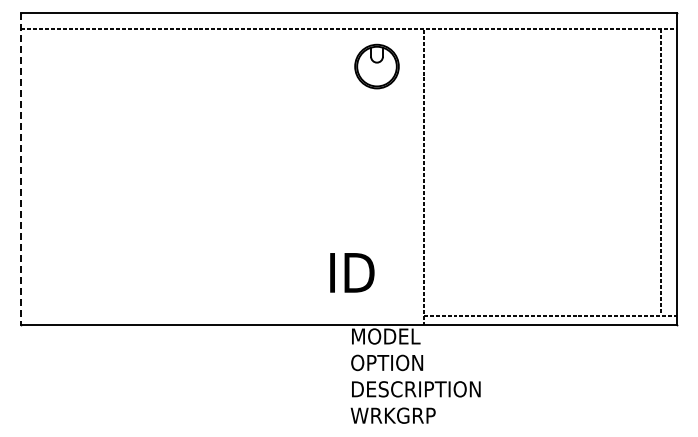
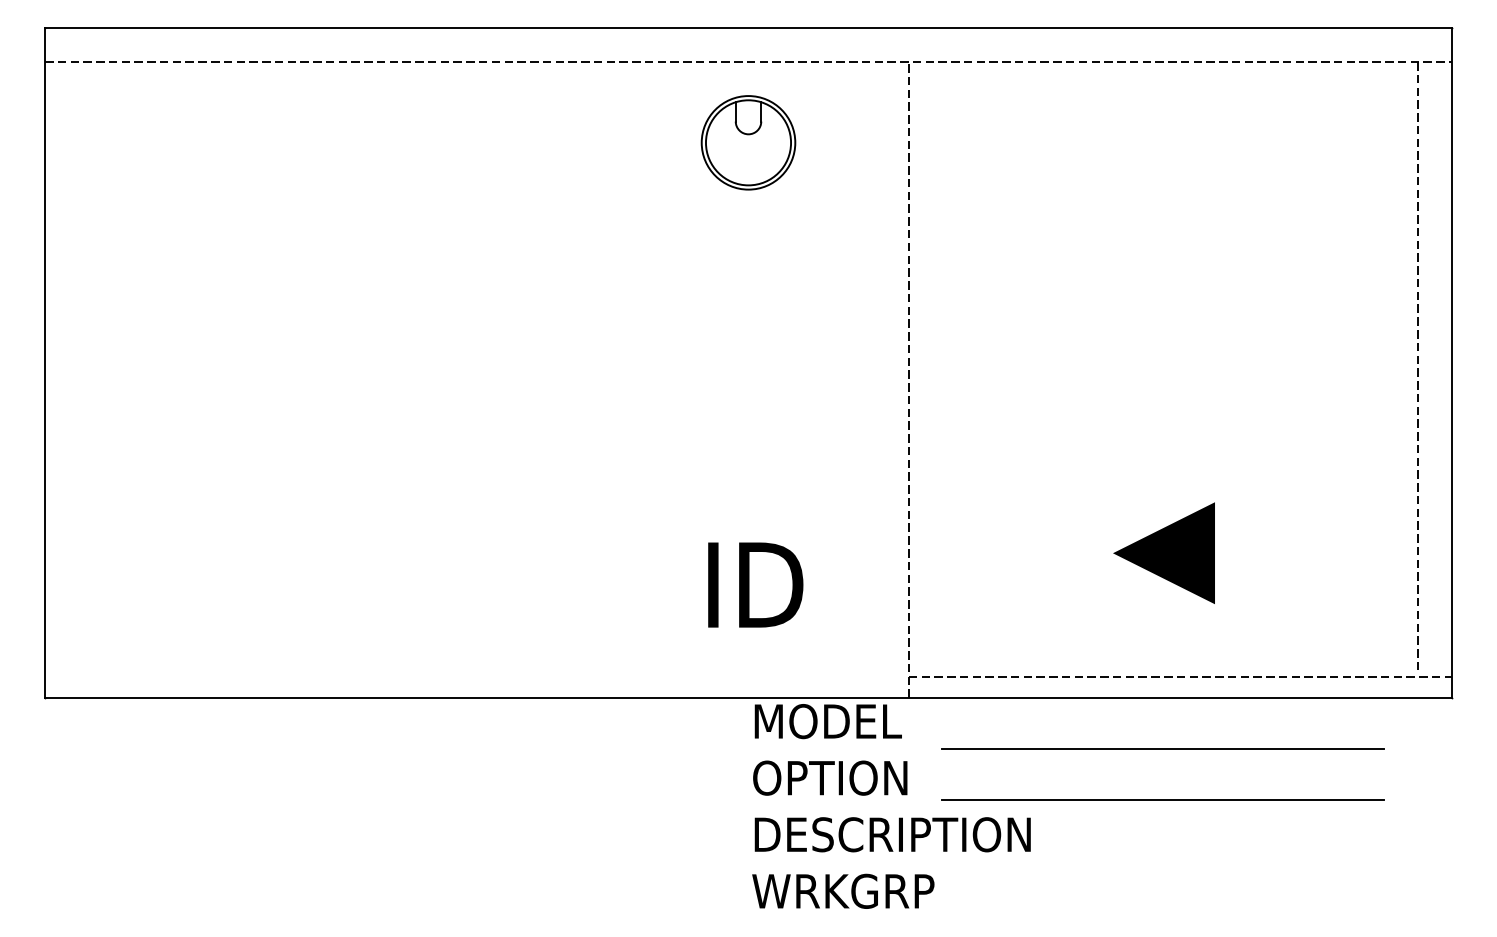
part: (376, 66) -> (747, 142), moved
line: (20, 169) -> (44, 363), dashed -> solid
line: (542, 257) -> (1163, 552), added
line: (542, 349) -> (1163, 749), added
line: (542, 373) -> (1163, 800), added

